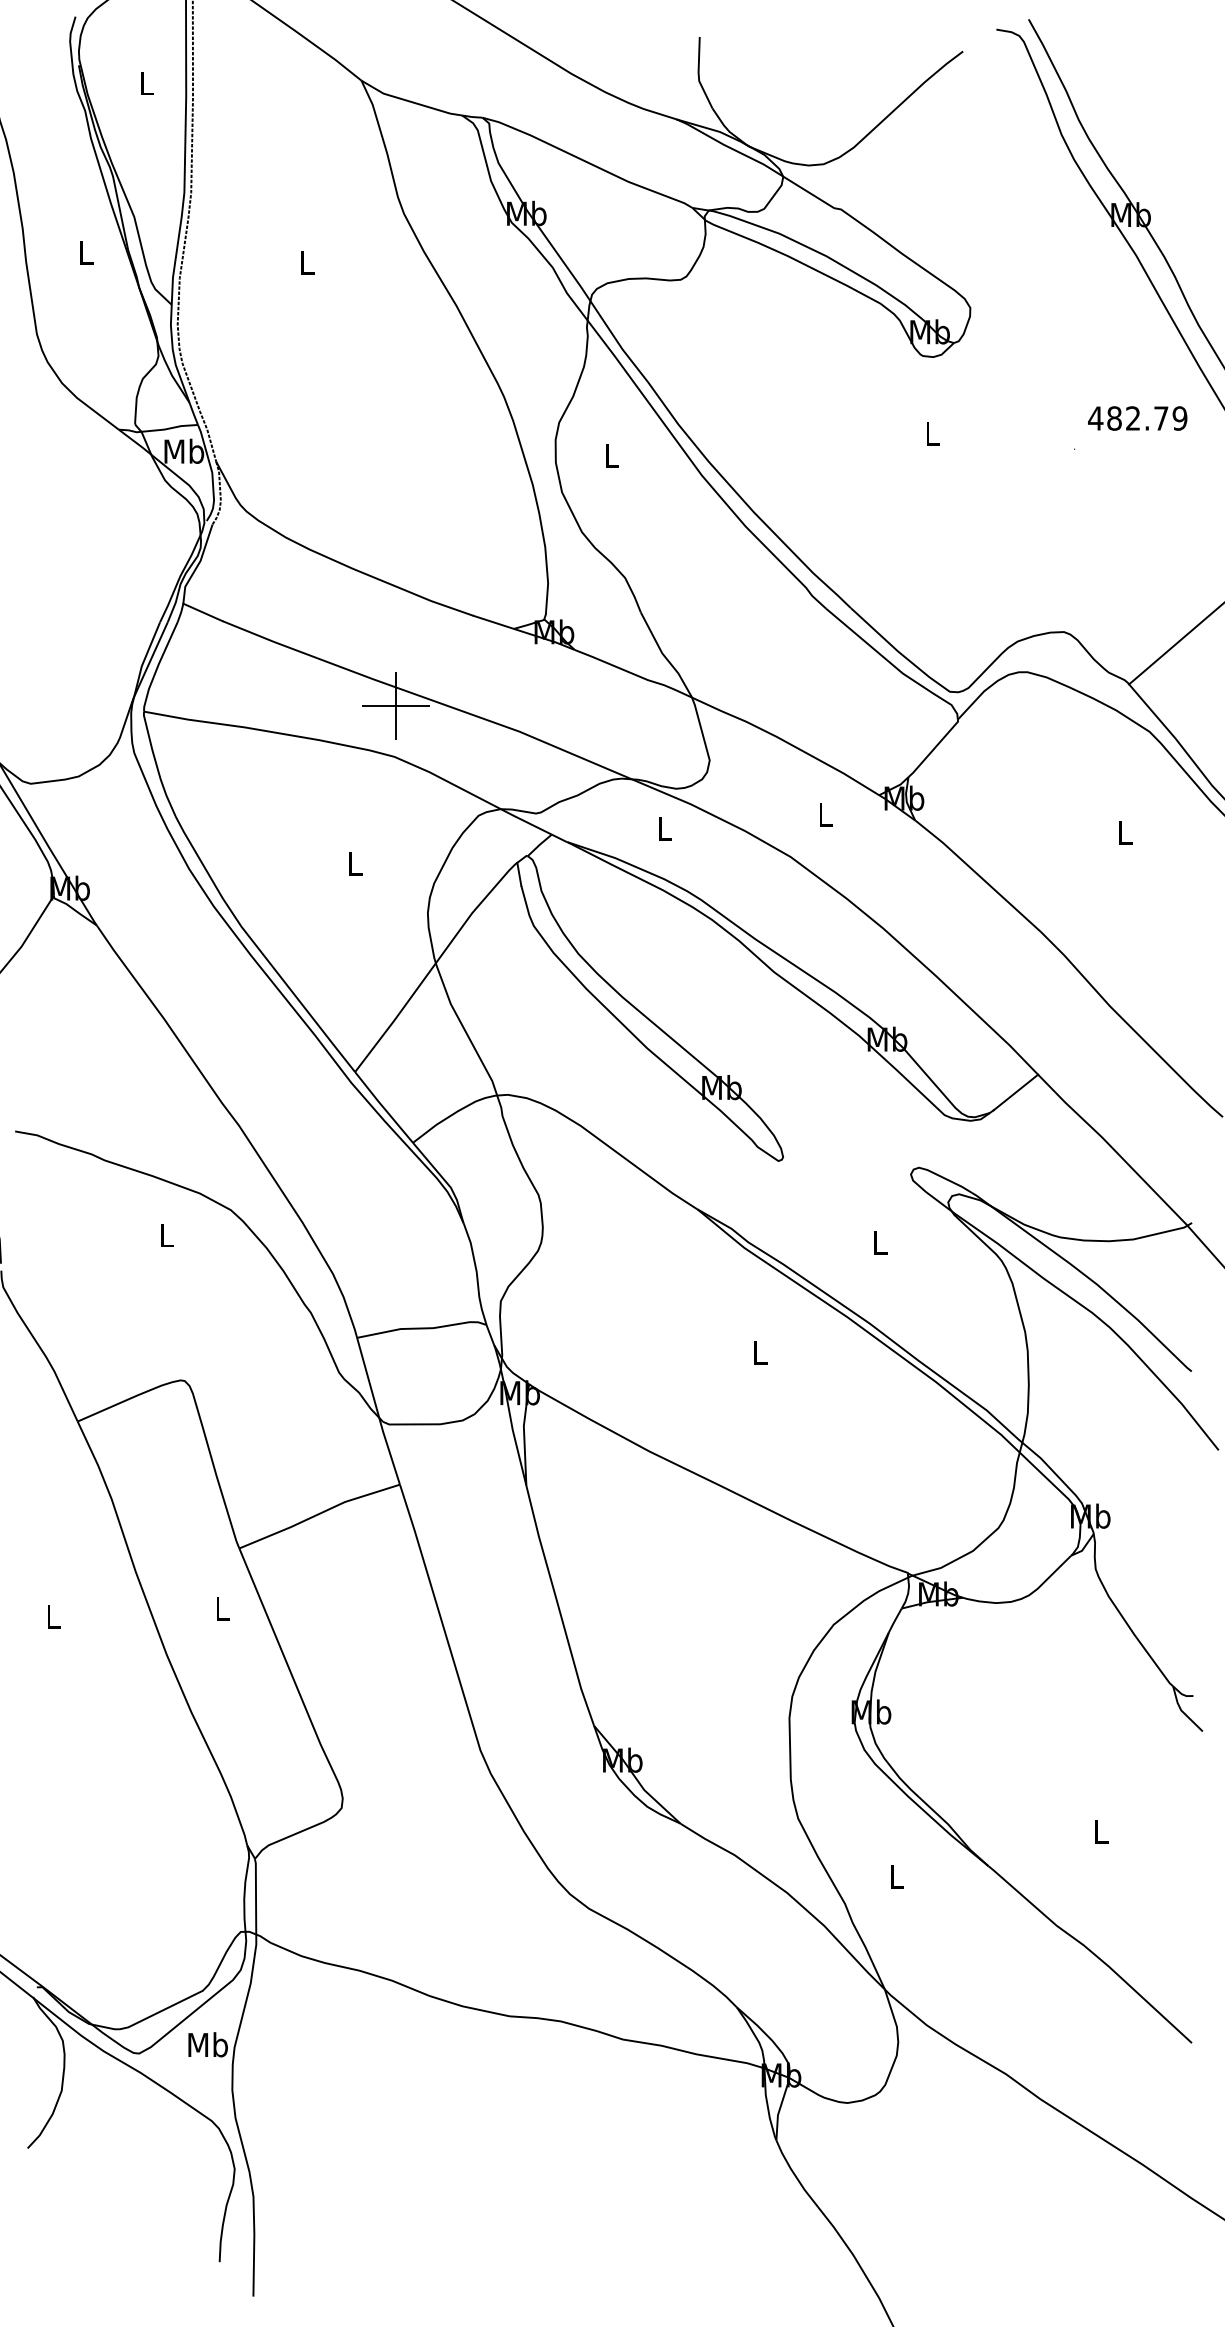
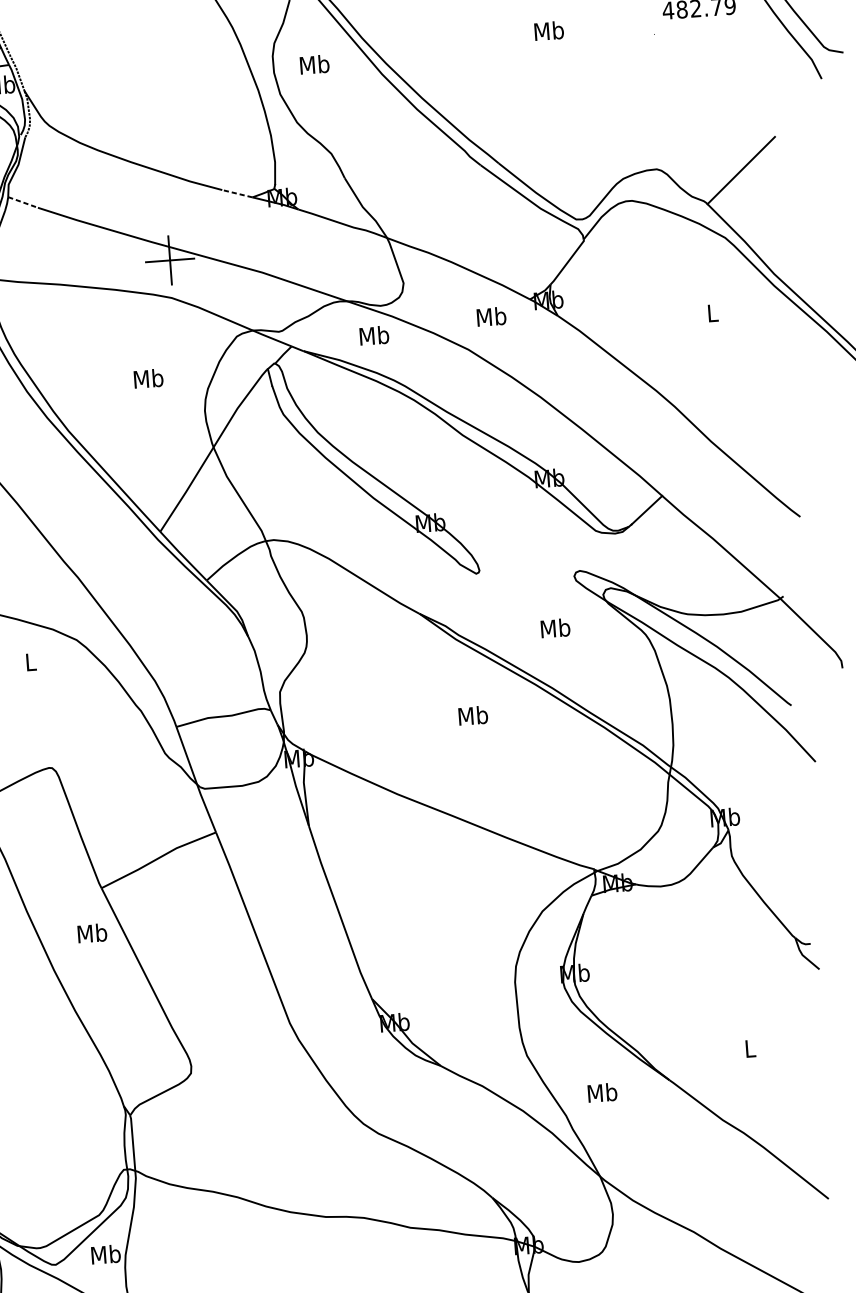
text: (932, 433) -> (549, 30), L -> Mb
text: (611, 455) -> (314, 64), L -> Mb
line: (203, 612) -> (23, 202), solid -> dashed
line: (493, 622) -> (237, 193), solid -> dashed
text: (825, 814) -> (491, 316), L -> Mb
text: (664, 827) -> (374, 334), L -> Mb
text: (354, 863) -> (148, 378), L -> Mb
text: (880, 1242) -> (555, 627), L -> Mb
text: (759, 1352) -> (472, 715), L -> Mb
text: (222, 1608) -> (92, 933), L -> Mb
text: (896, 1875) -> (602, 1092), L -> Mb

